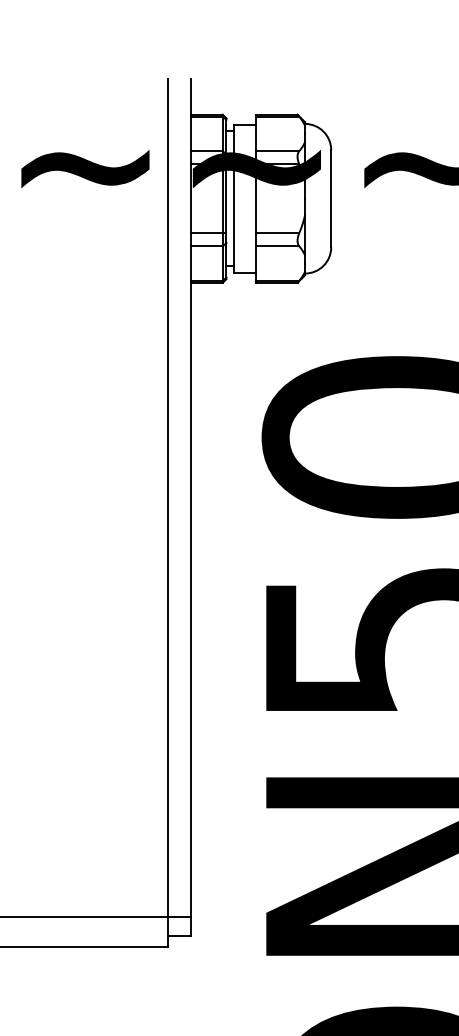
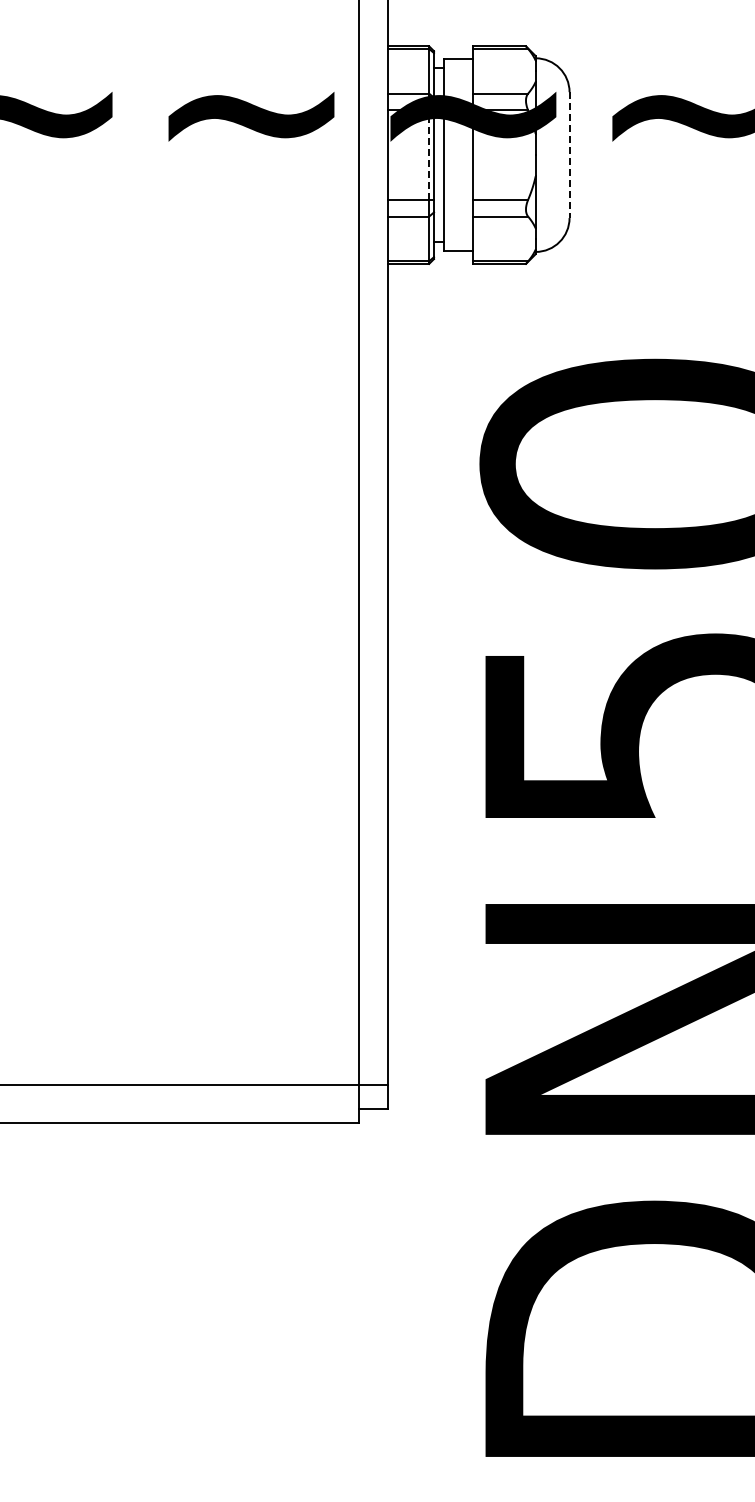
line: (223, 199) -> (429, 155), solid -> dashed
line: (331, 199) -> (569, 155), solid -> dashed

